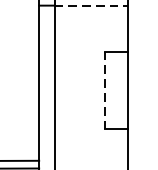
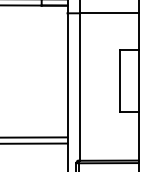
line: (91, 5) -> (109, 13), dashed -> solid
line: (105, 89) -> (120, 80), dashed -> solid

